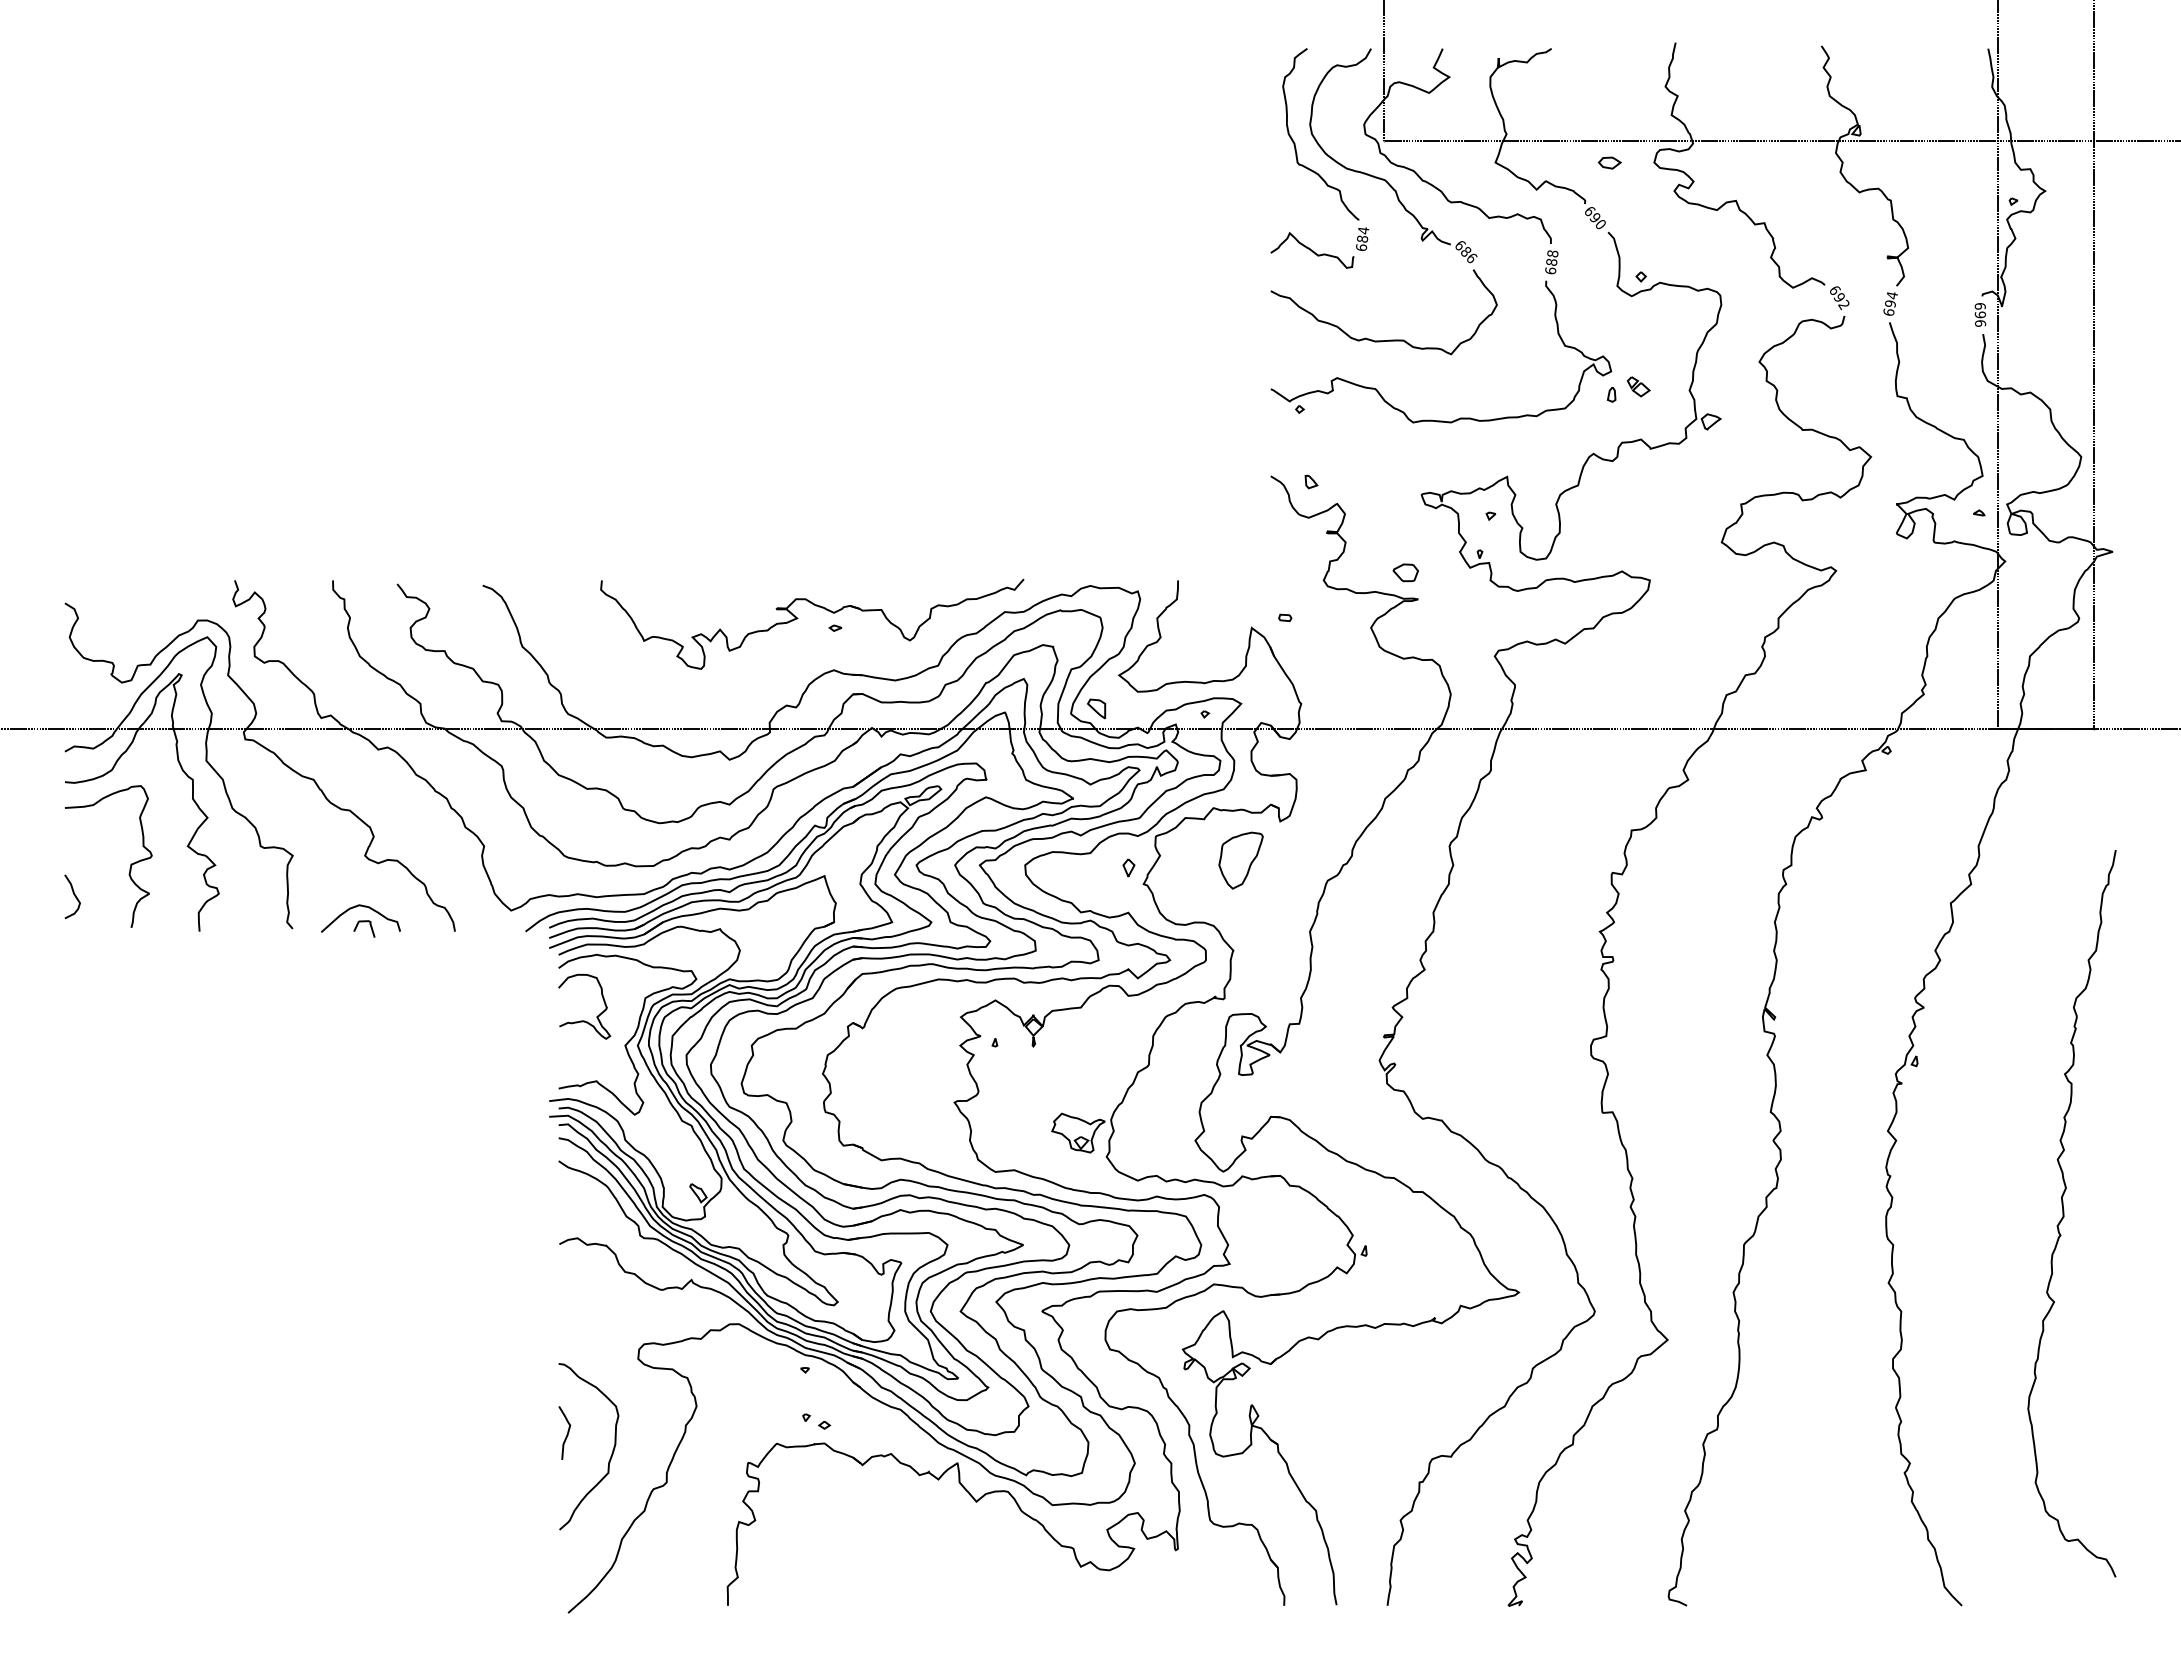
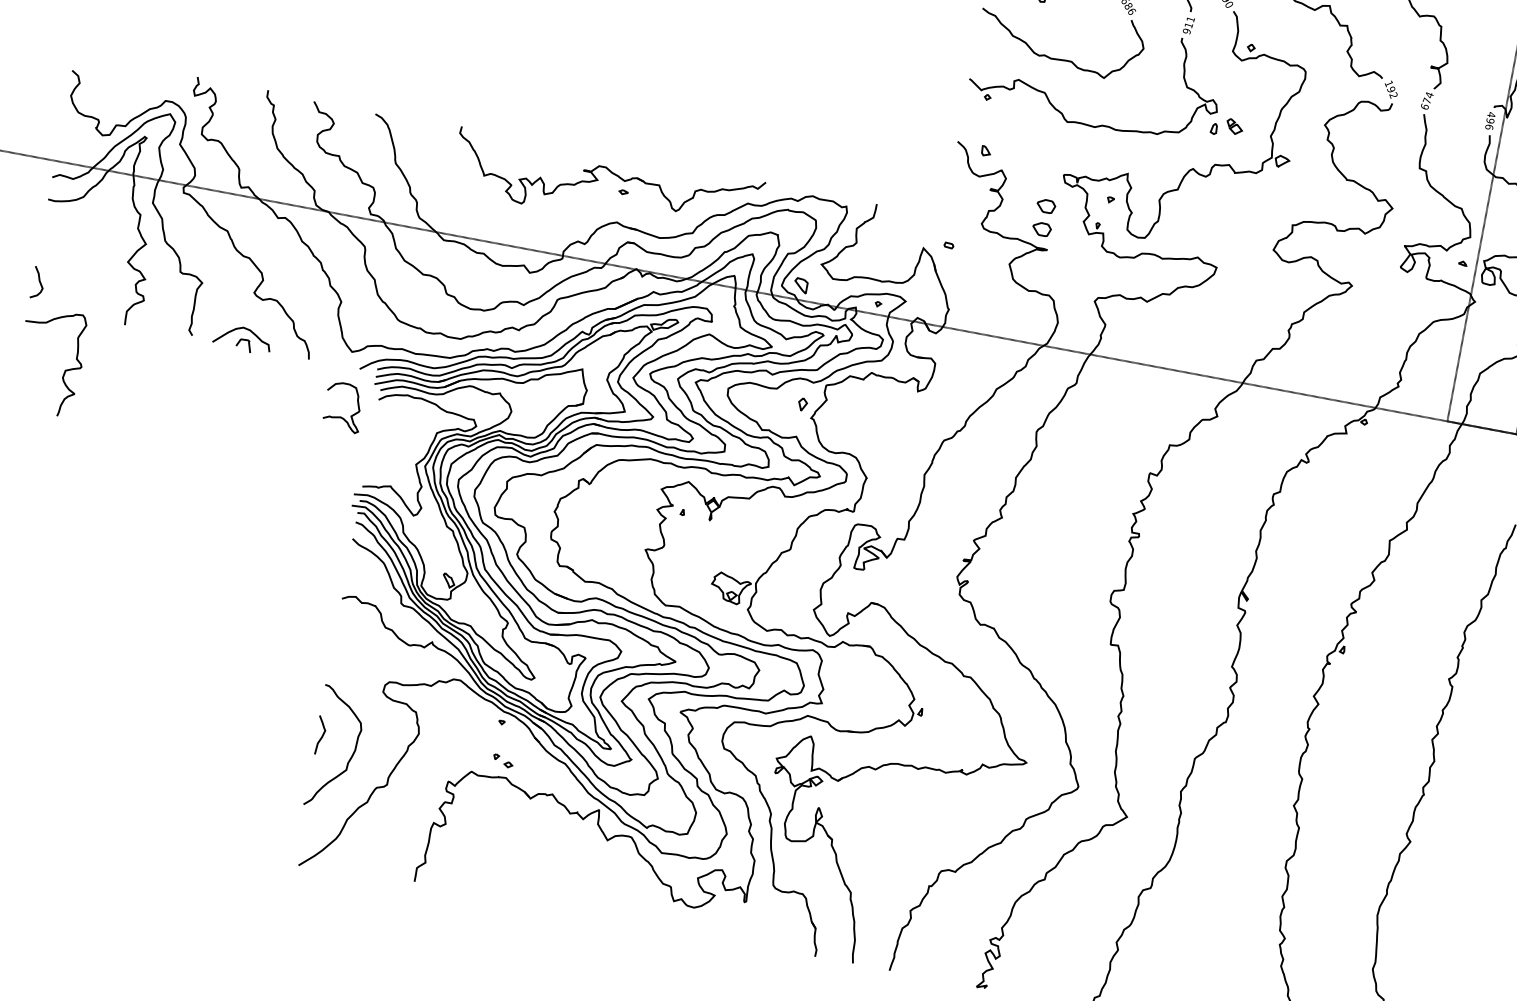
text: (1551, 262) -> (1188, 25), 688 -> 911
text: (1834, 290) -> (1388, 83), 692 -> 192
text: (1889, 303) -> (1426, 100), 694 -> 674
text: (1979, 305) -> (1491, 114), 696 -> 496
part: (1405, 540) -> (1046, 206), added
part: (1240, 860) -> (884, 414), removed
curve: (130, 864) -> (64, 370), moved
curve: (584, 1020) -> (341, 417), moved

